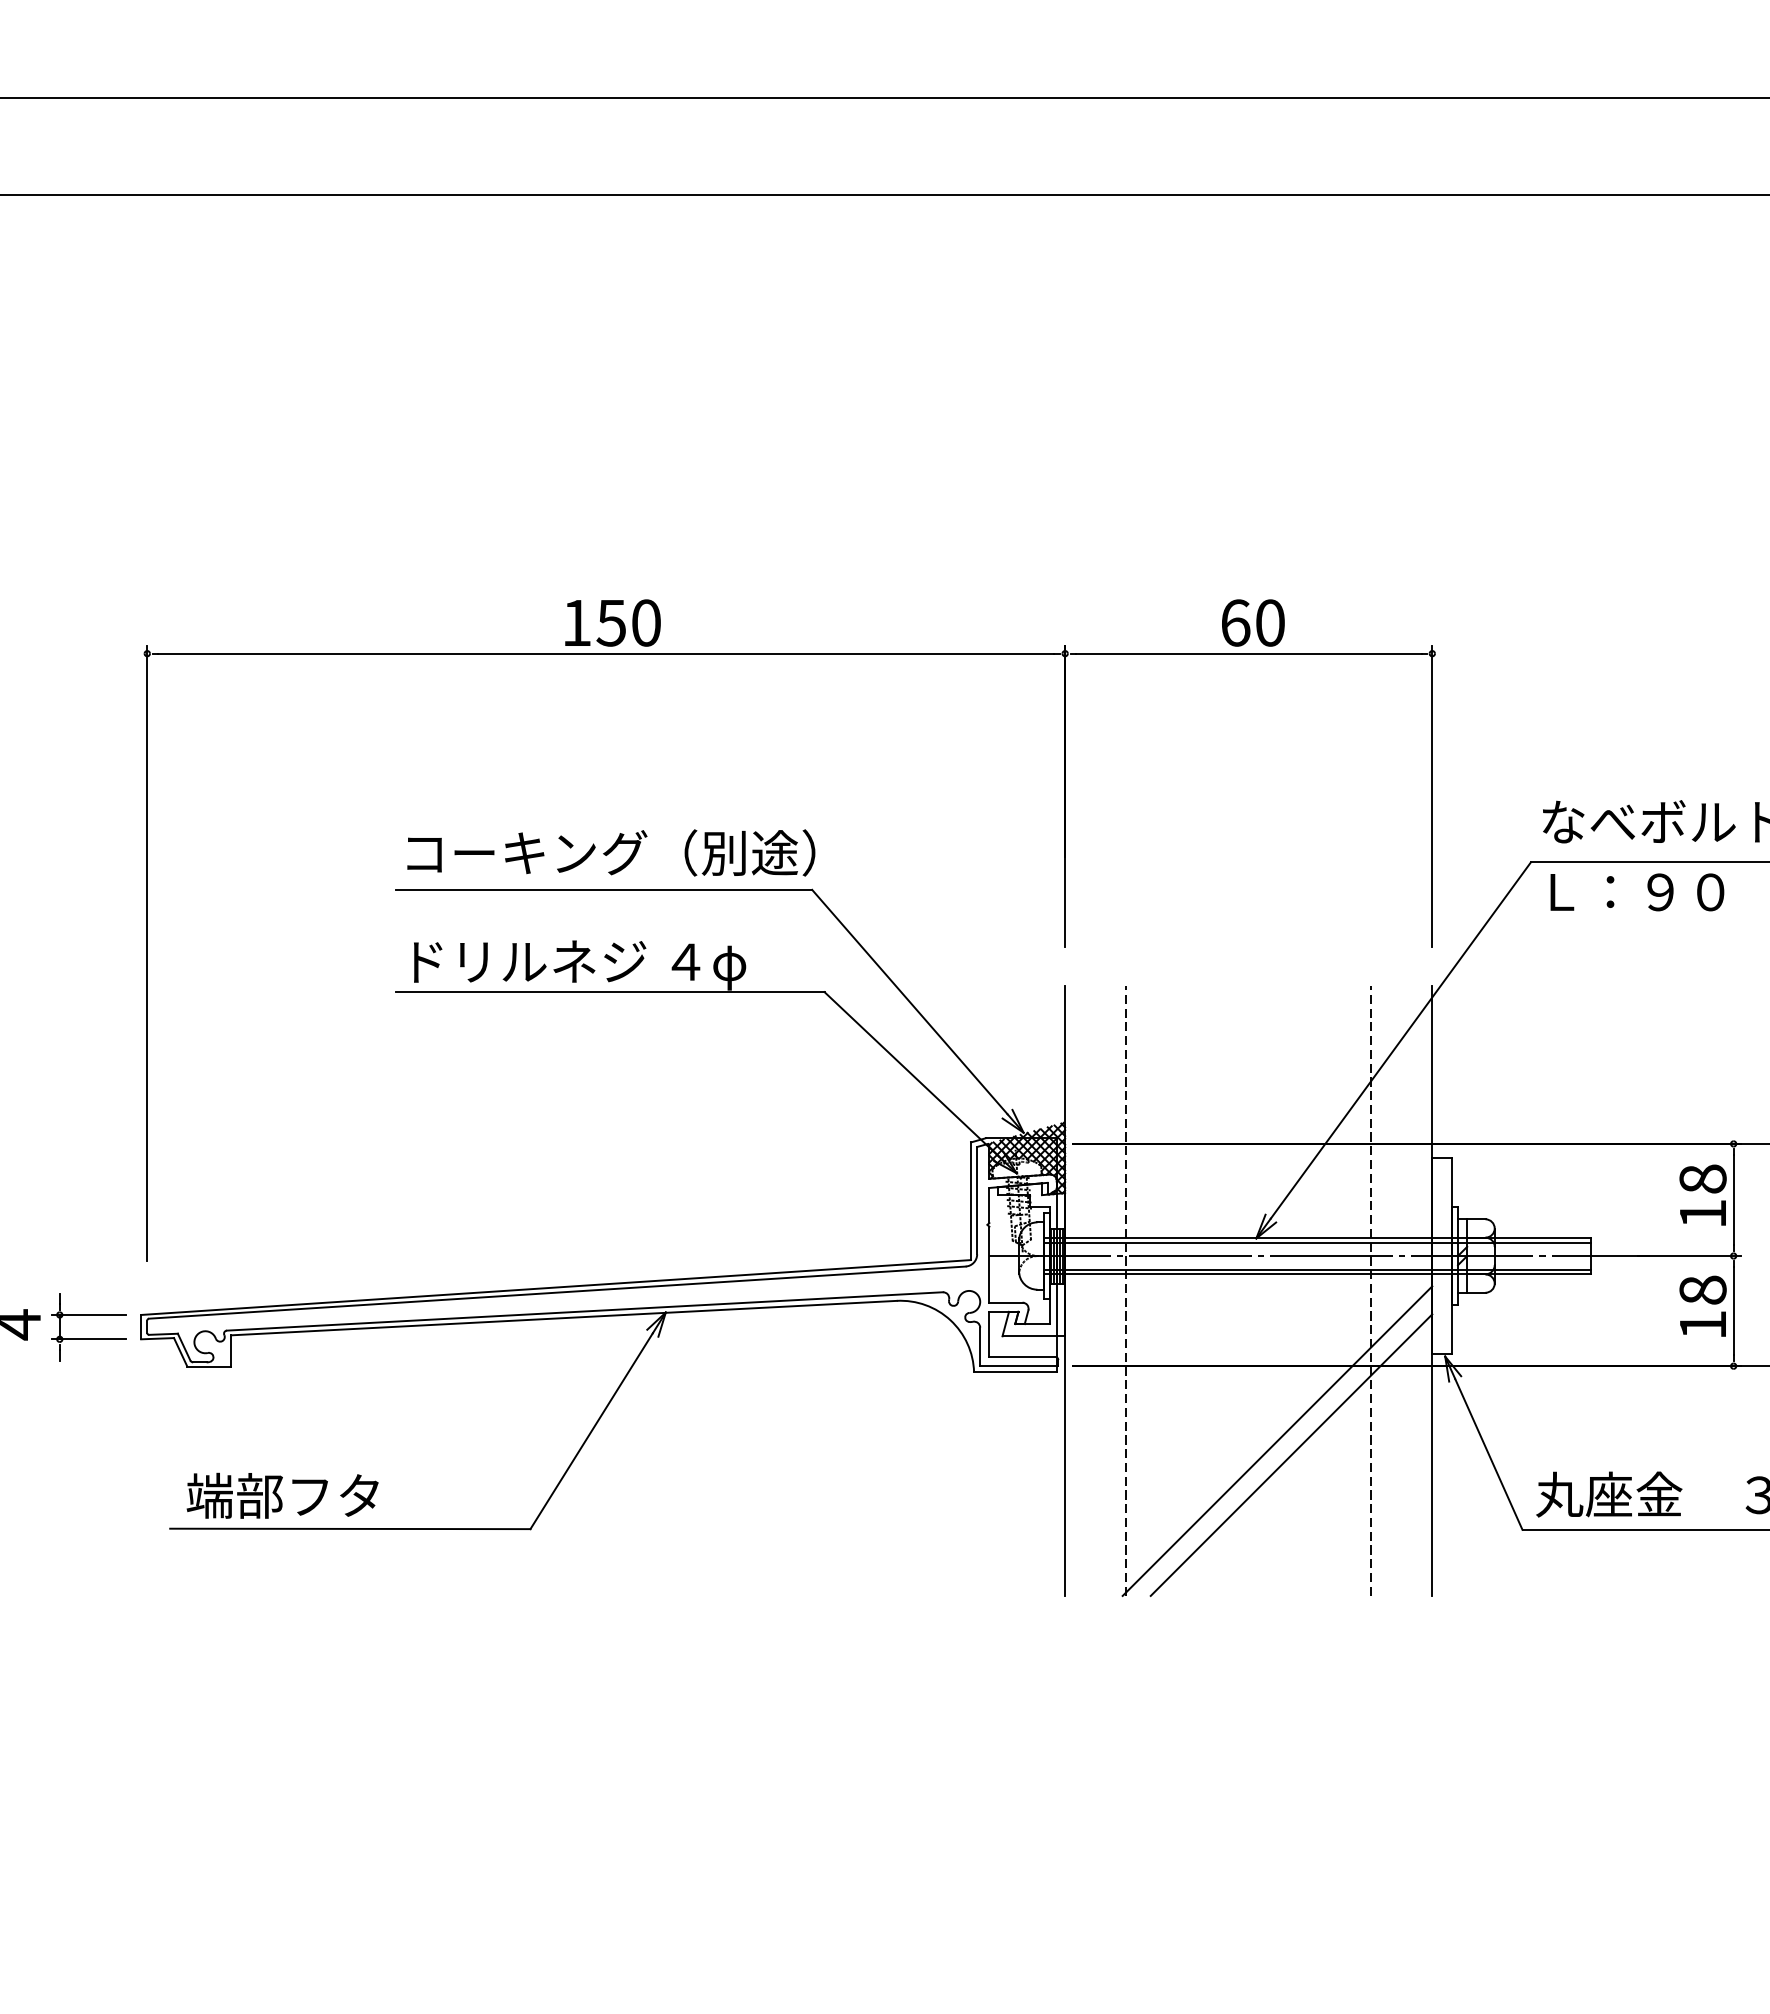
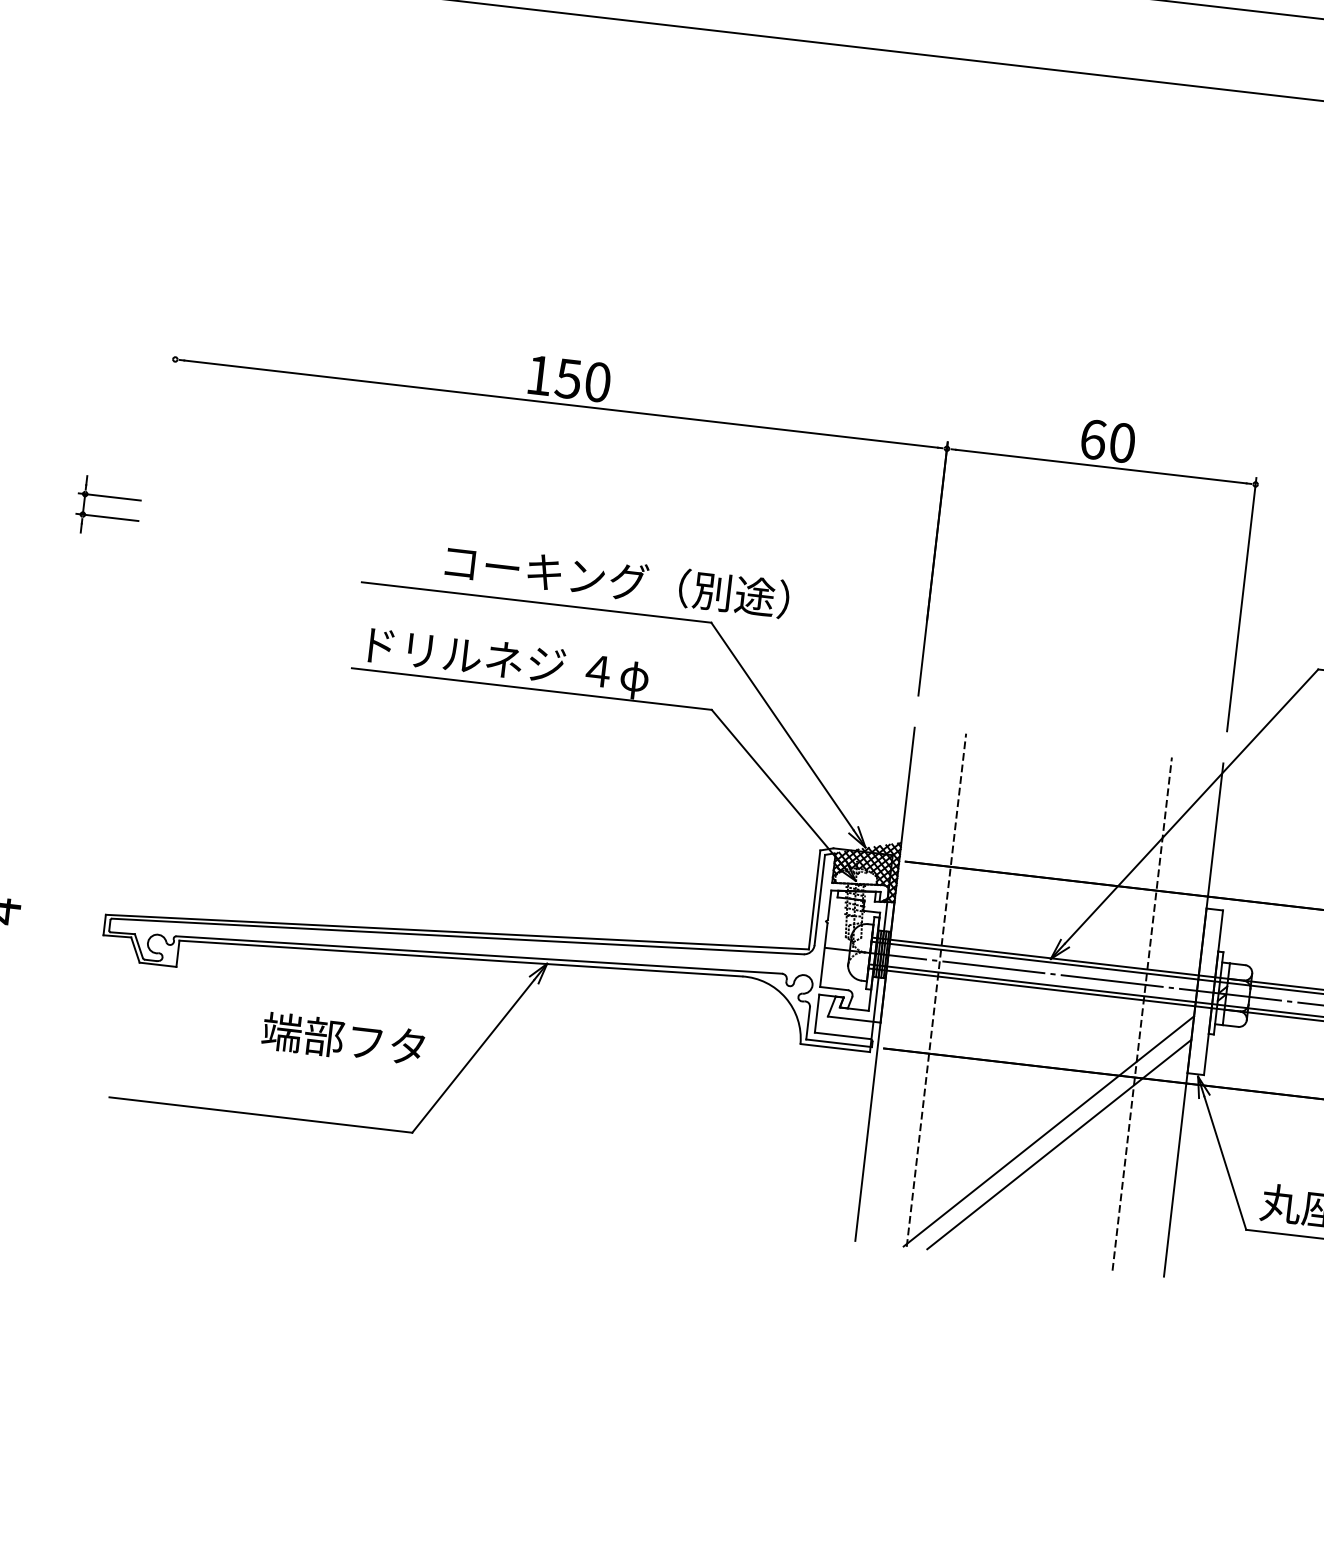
text: (611, 852) -> (617, 580), moved
line: (147, 953) -> (146, 611), removed
part: (88, 1338) -> (107, 516), moved
text: (282, 1495) -> (343, 1038), moved

